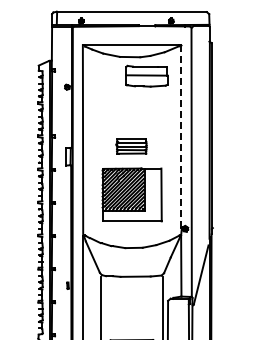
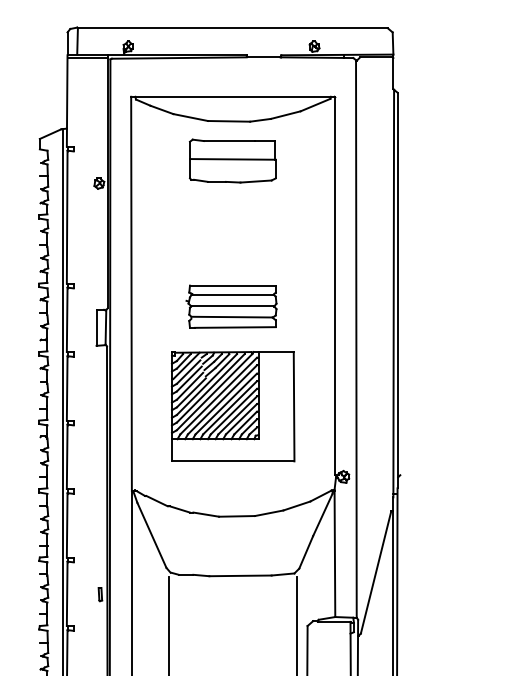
part: (146, 75) -> (231, 159), moved
line: (181, 136) -> (335, 285), dashed -> solid
part: (131, 146) -> (231, 306), size x1.43

